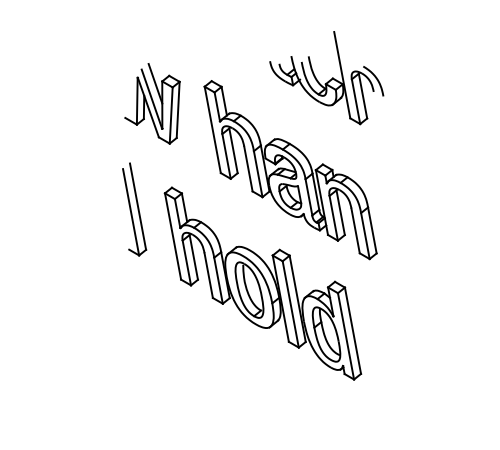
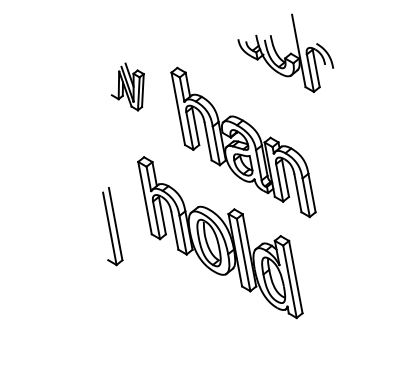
part: (326, 77) -> (285, 52), moved
part: (152, 103) -> (127, 86), size x0.7
part: (134, 209) -> (112, 226), moved

